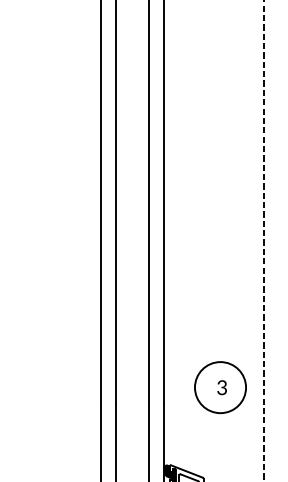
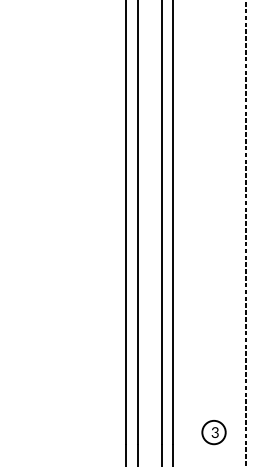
circle: (219, 387) -> (213, 432), size x0.62

